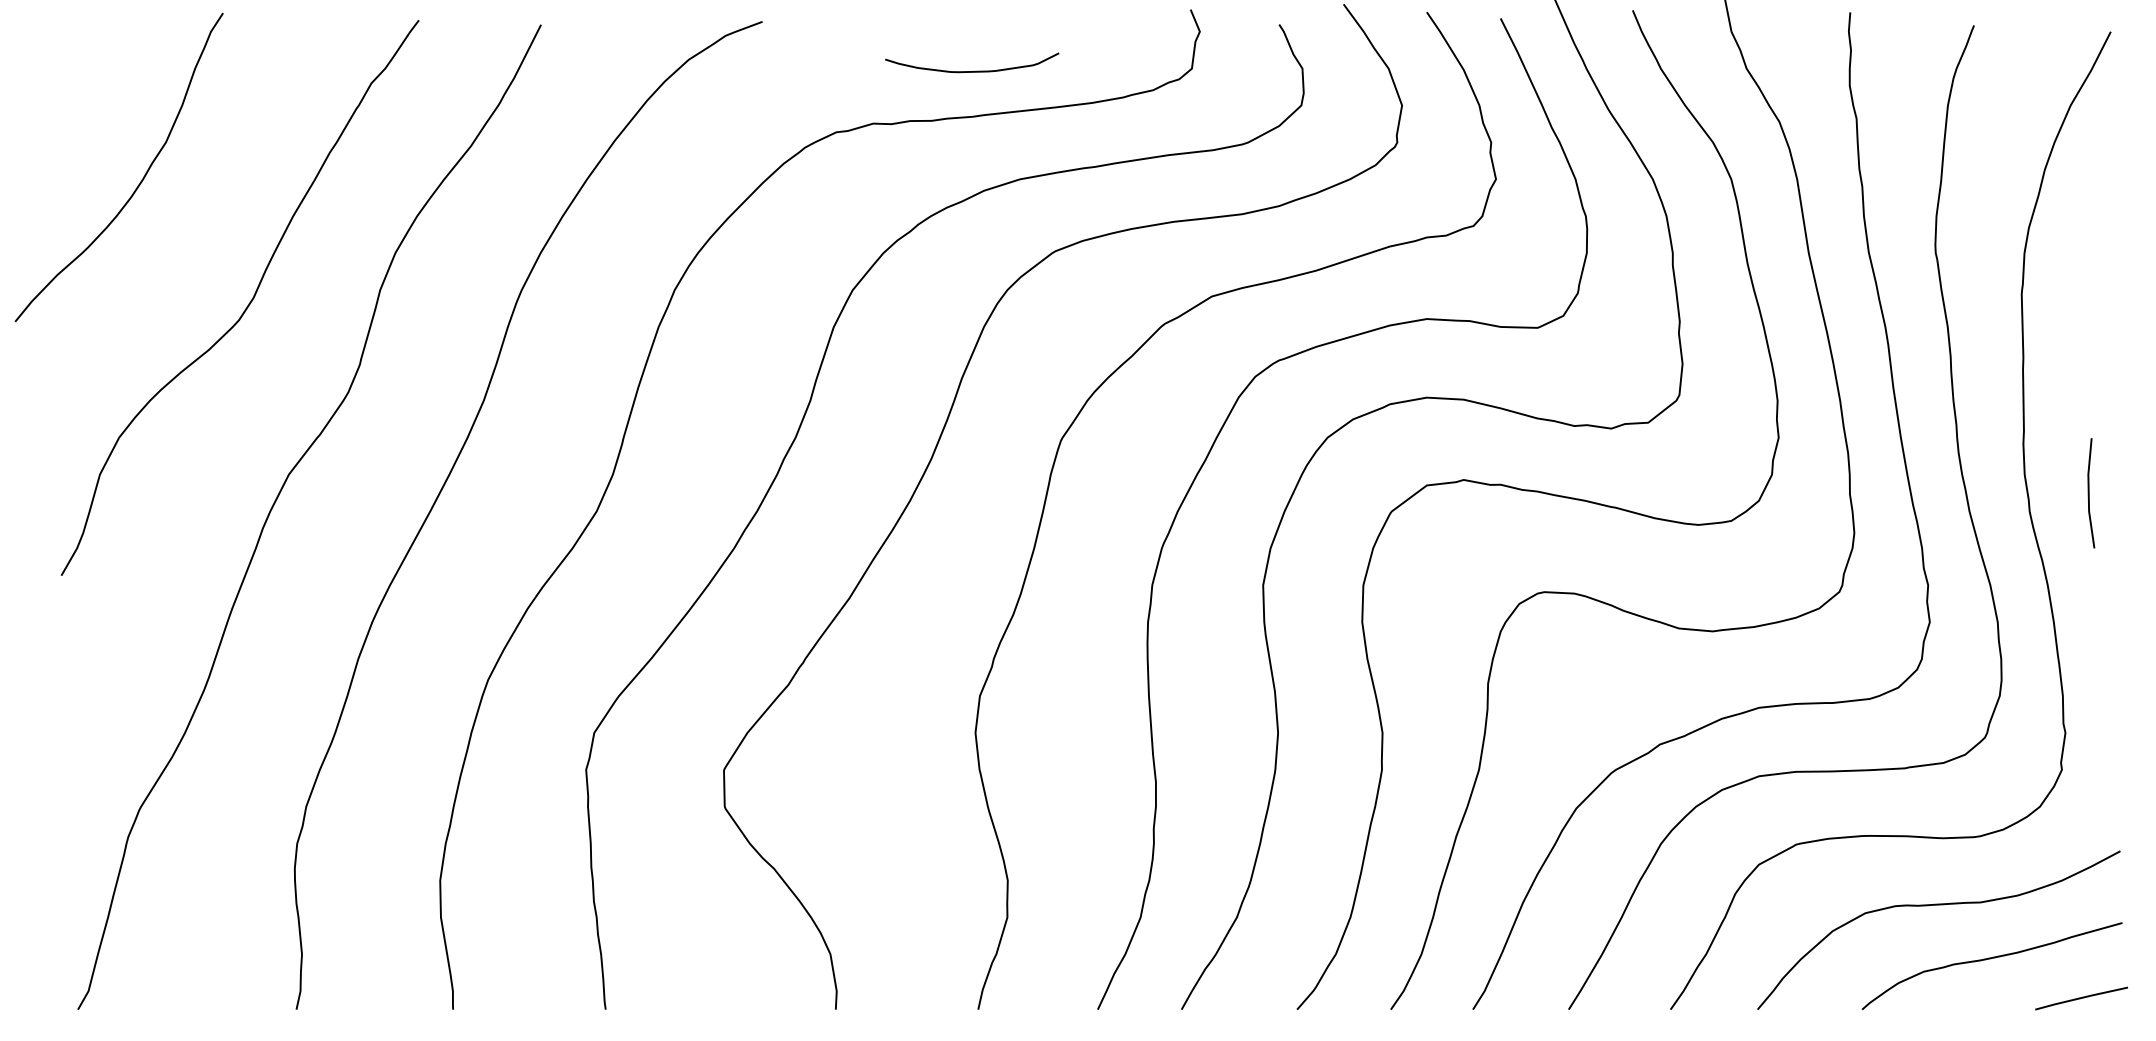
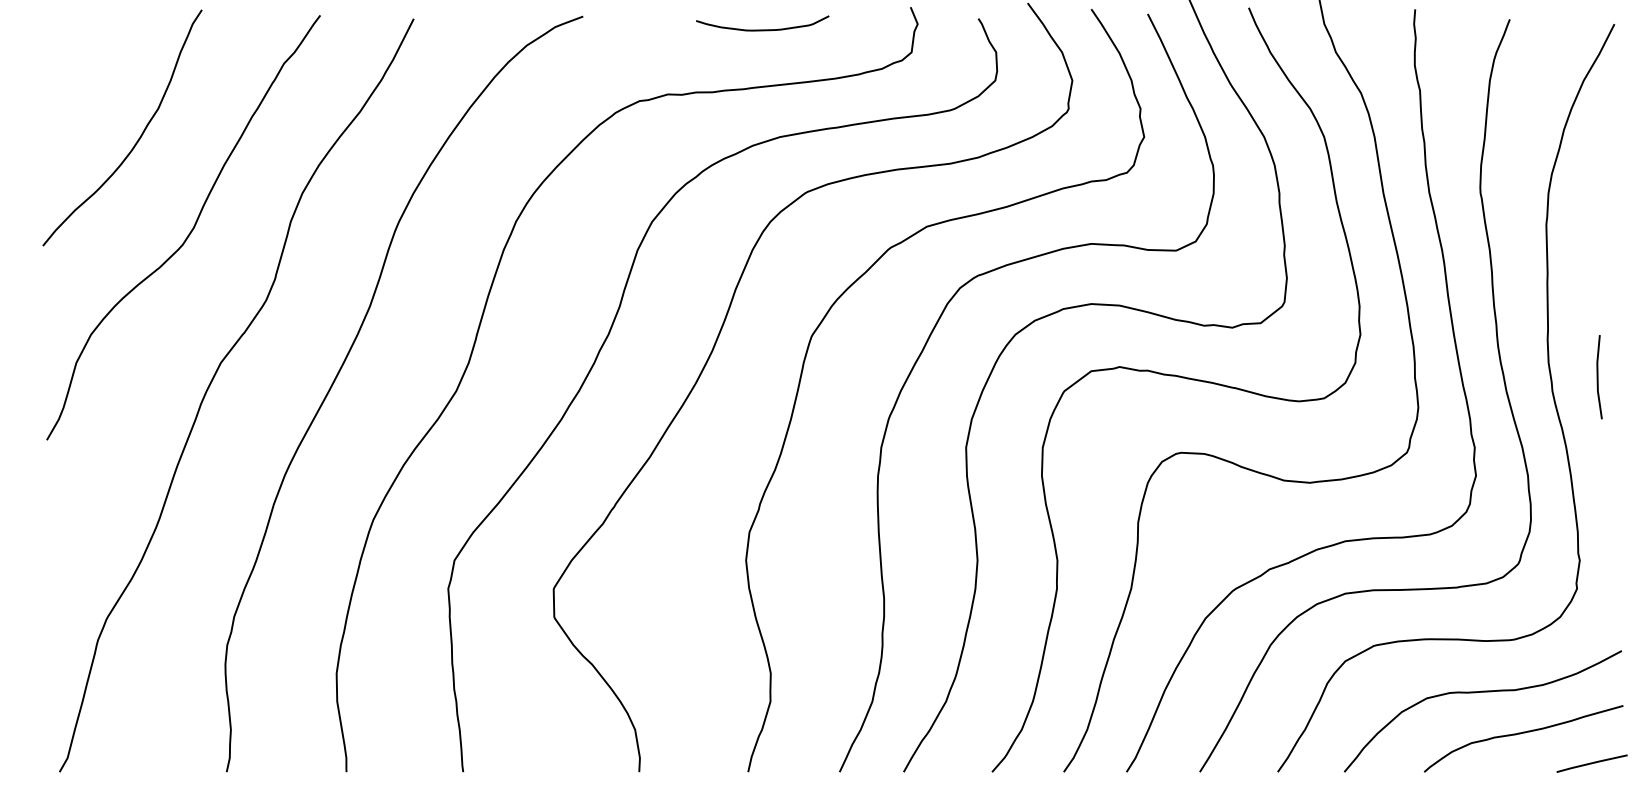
curve: (974, 70) -> (764, 29), moved
curve: (139, 182) -> (138, 139), moved

